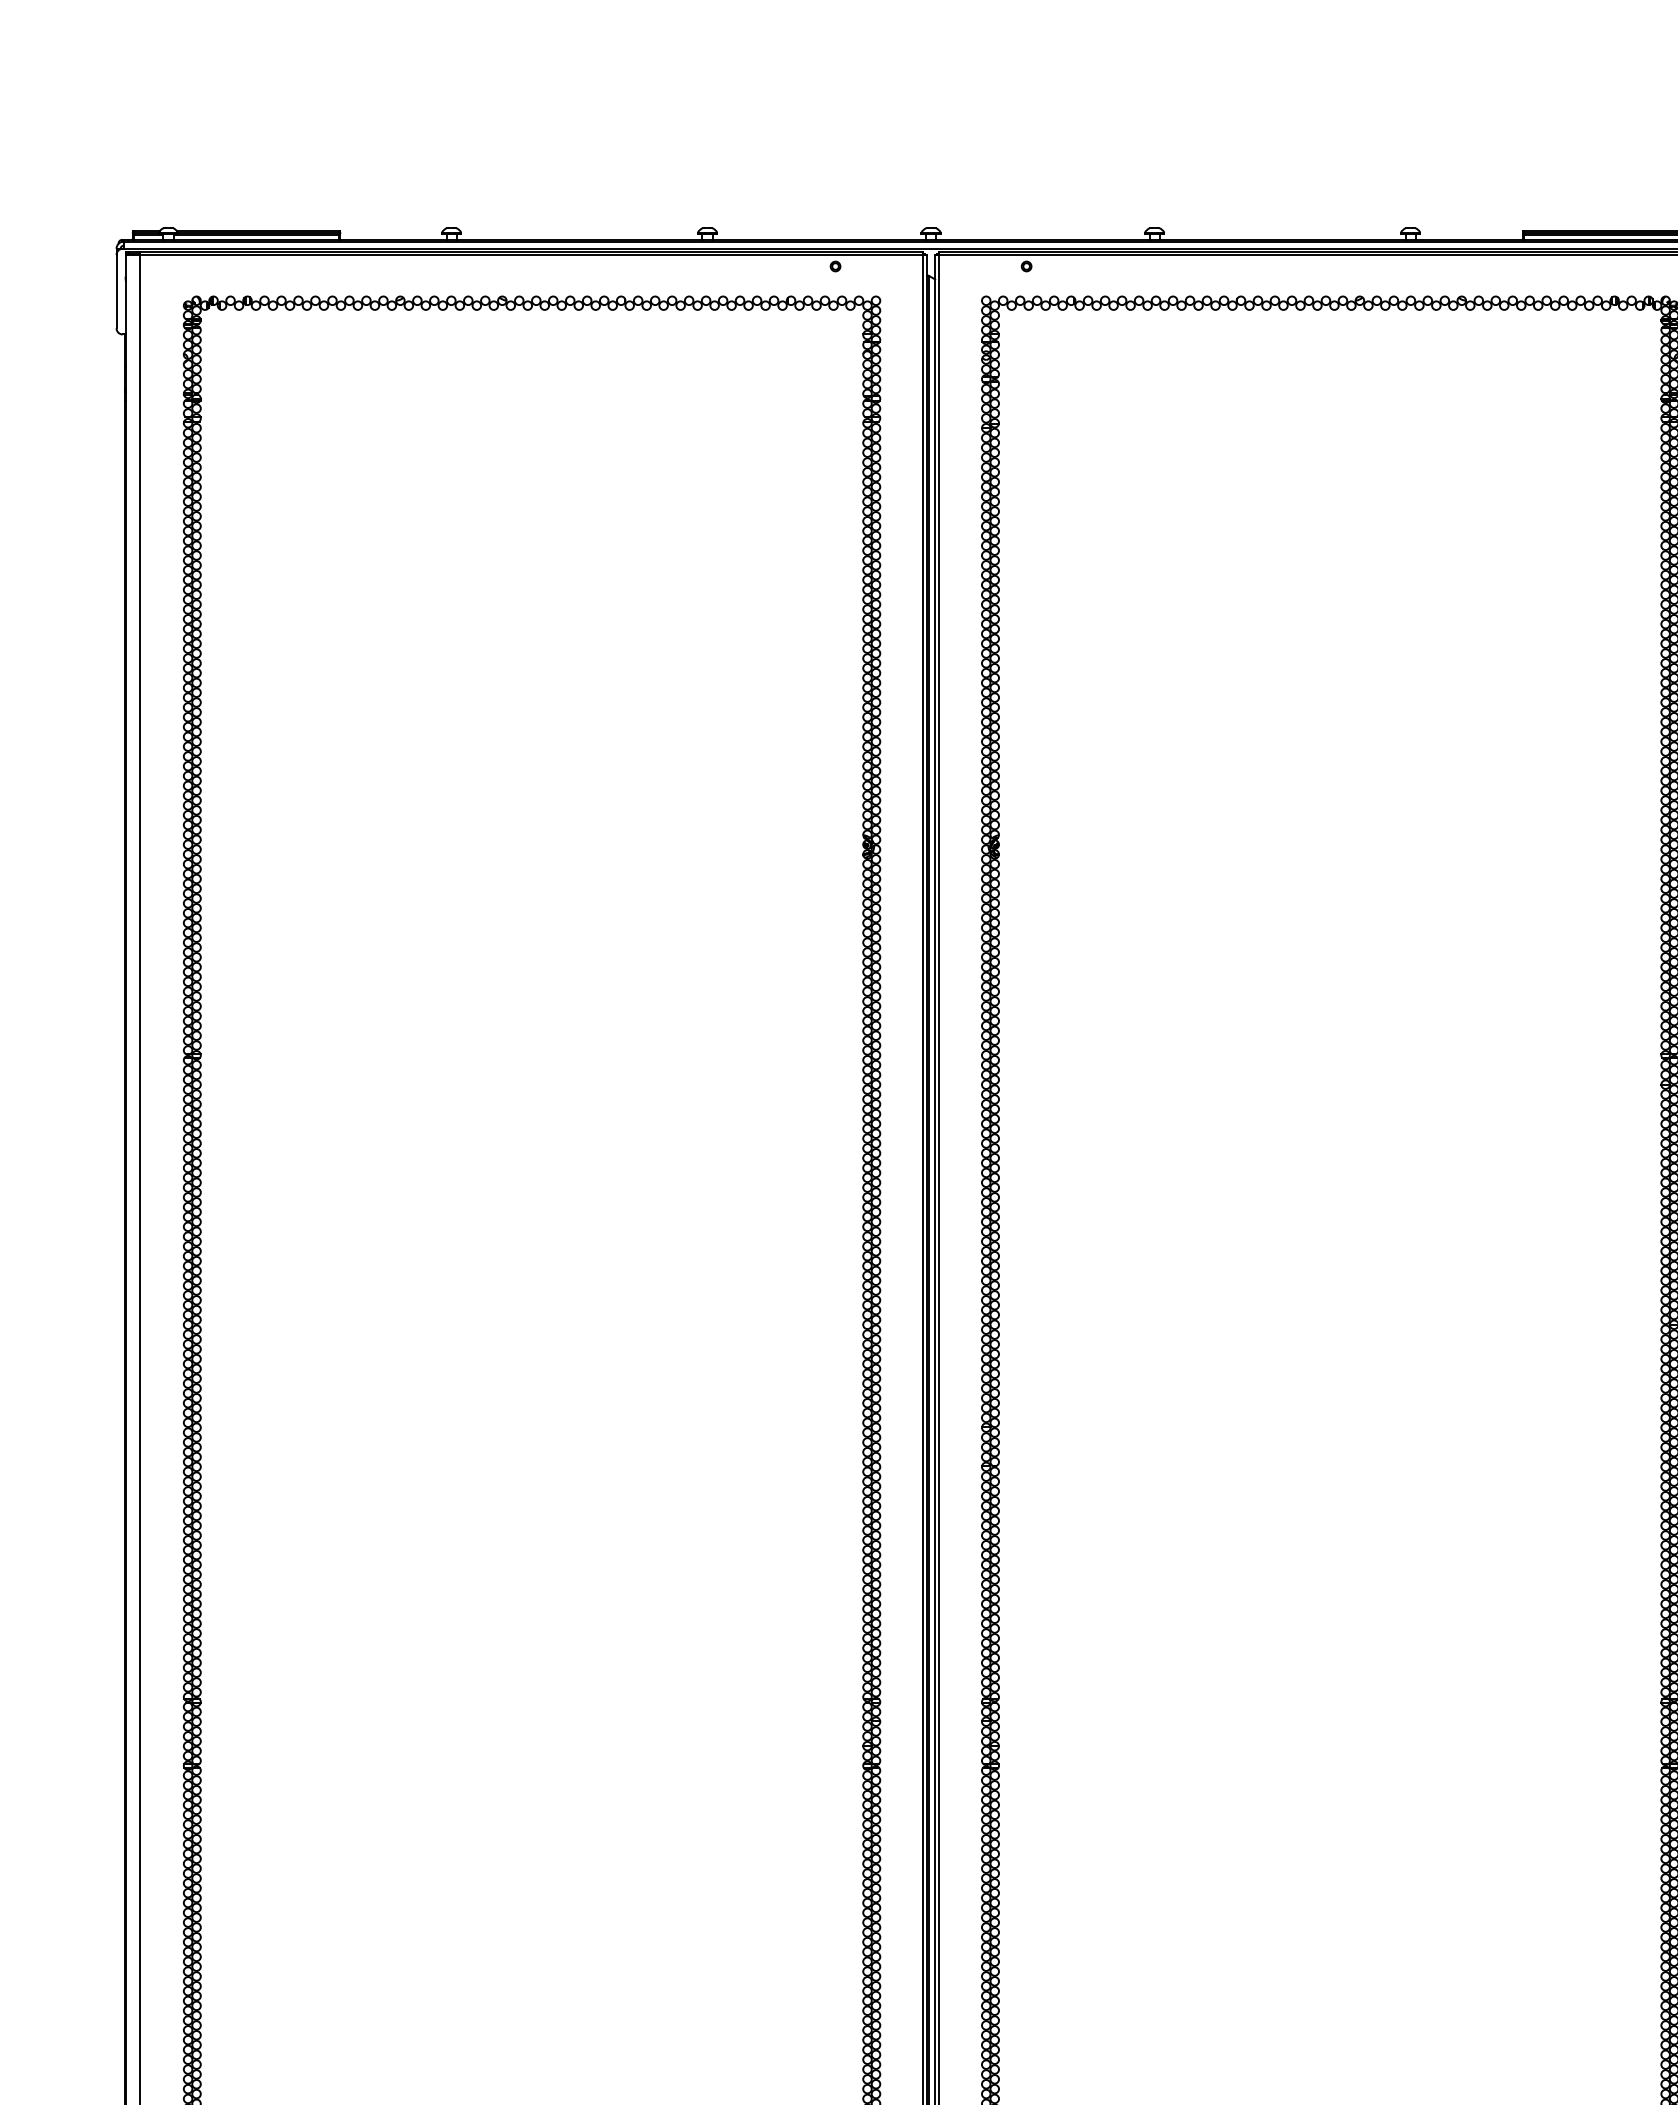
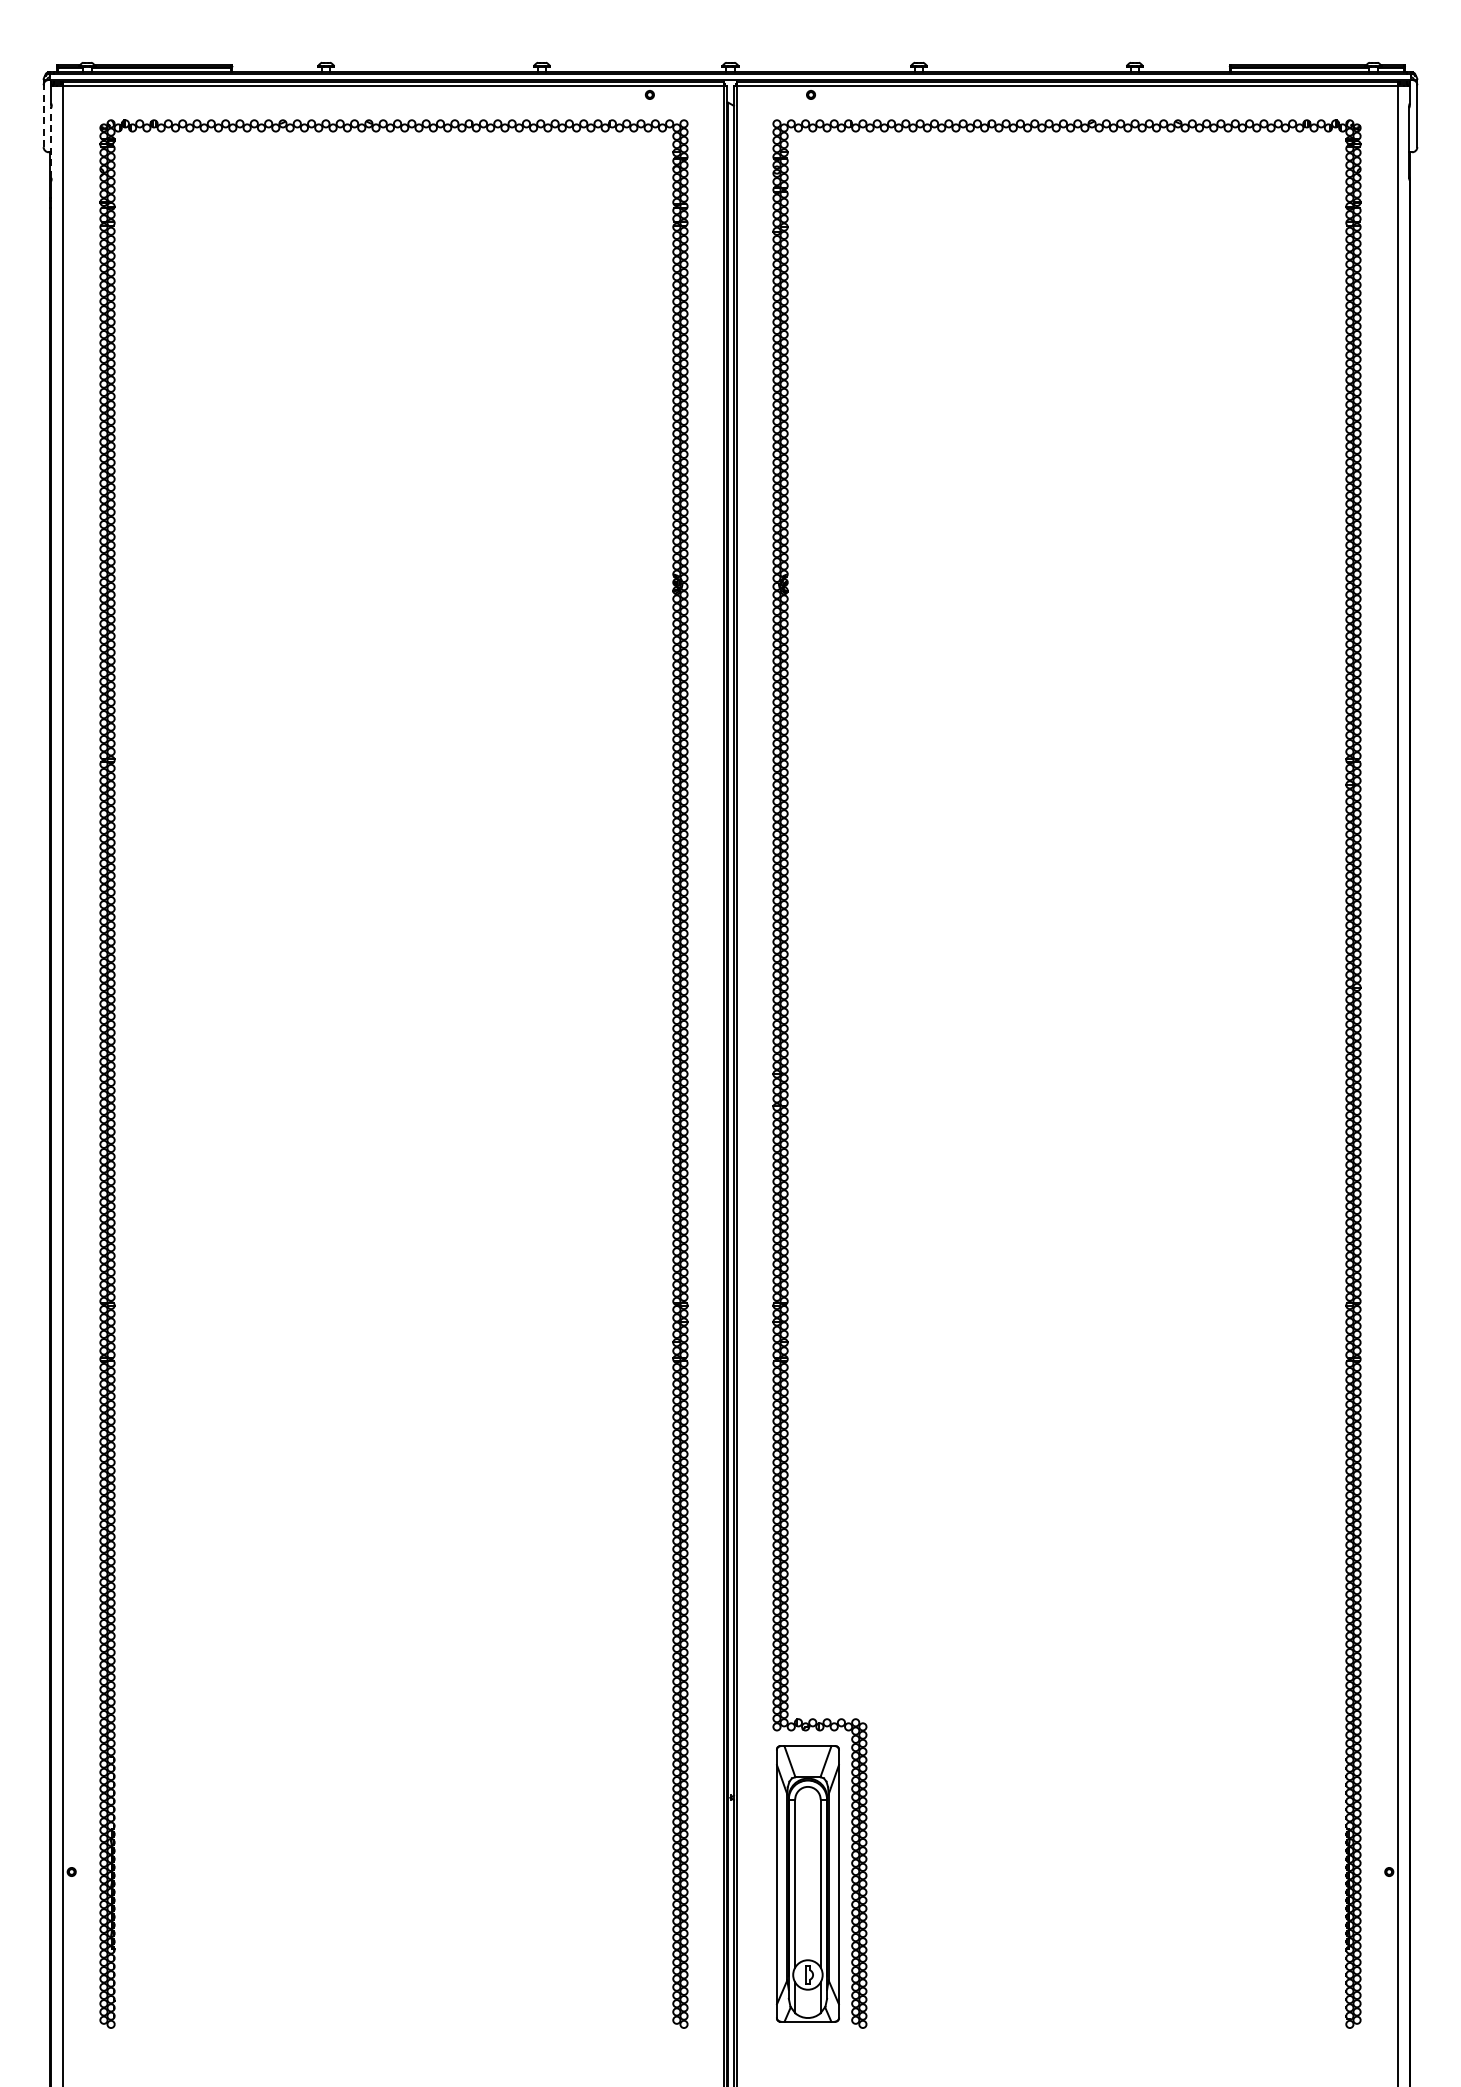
line: (116, 292) -> (43, 116), solid -> dashed
line: (125, 321) -> (51, 141), solid -> dashed

